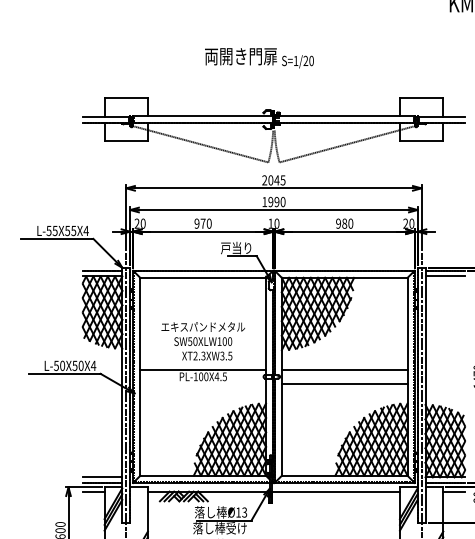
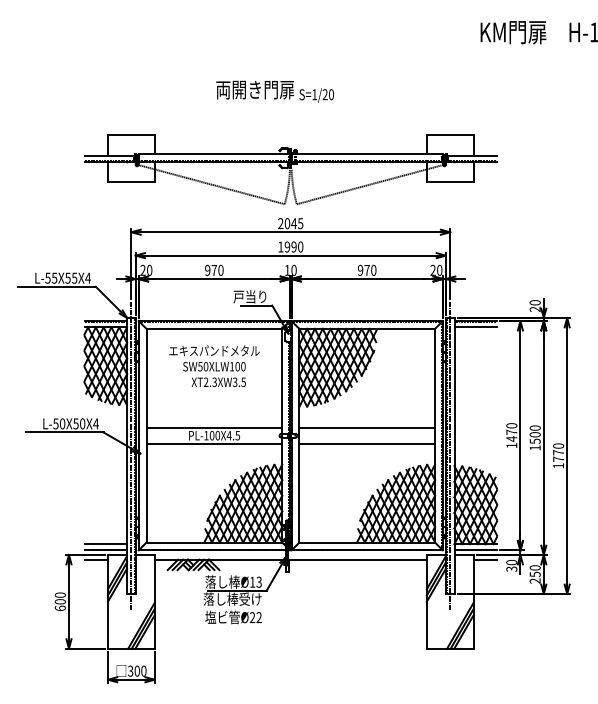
text: (344, 222) -> (366, 269), 980 -> 970
text: (203, 341) -> (214, 366), moved
line: (203, 384) -> (214, 443), added

